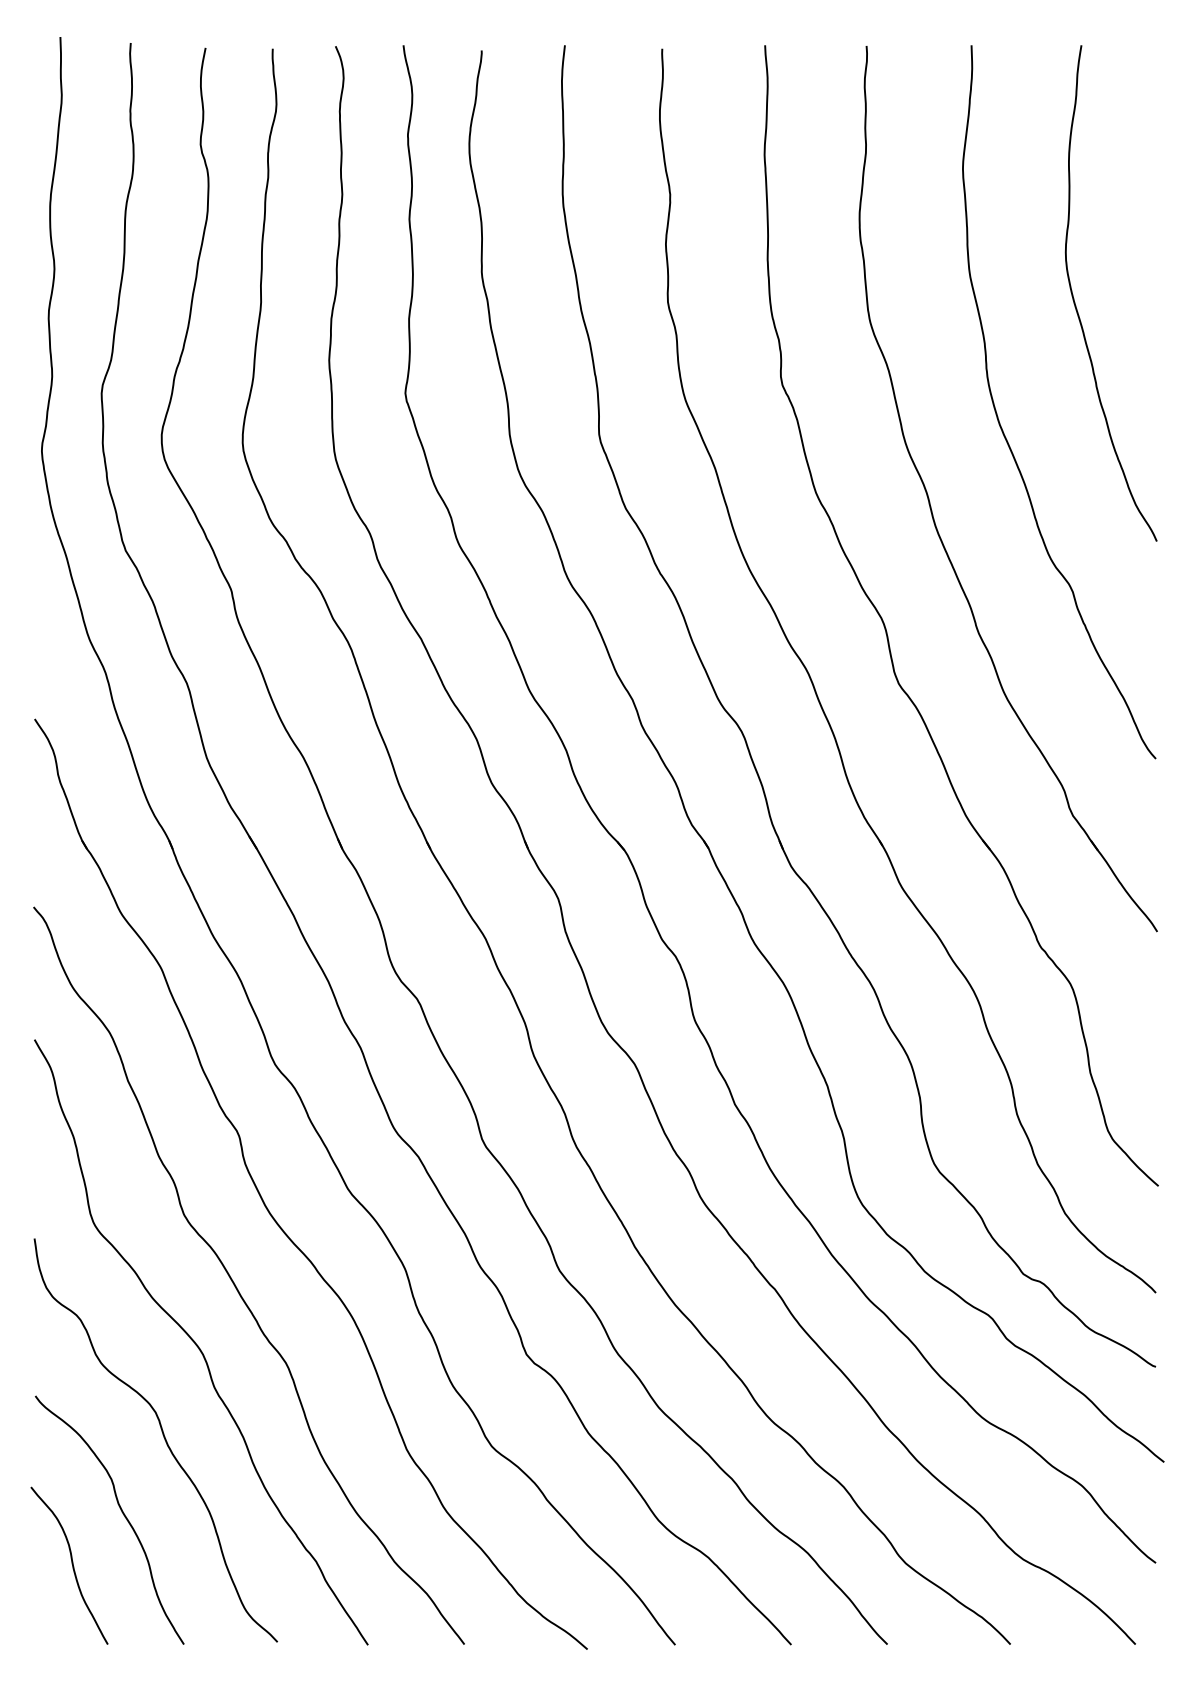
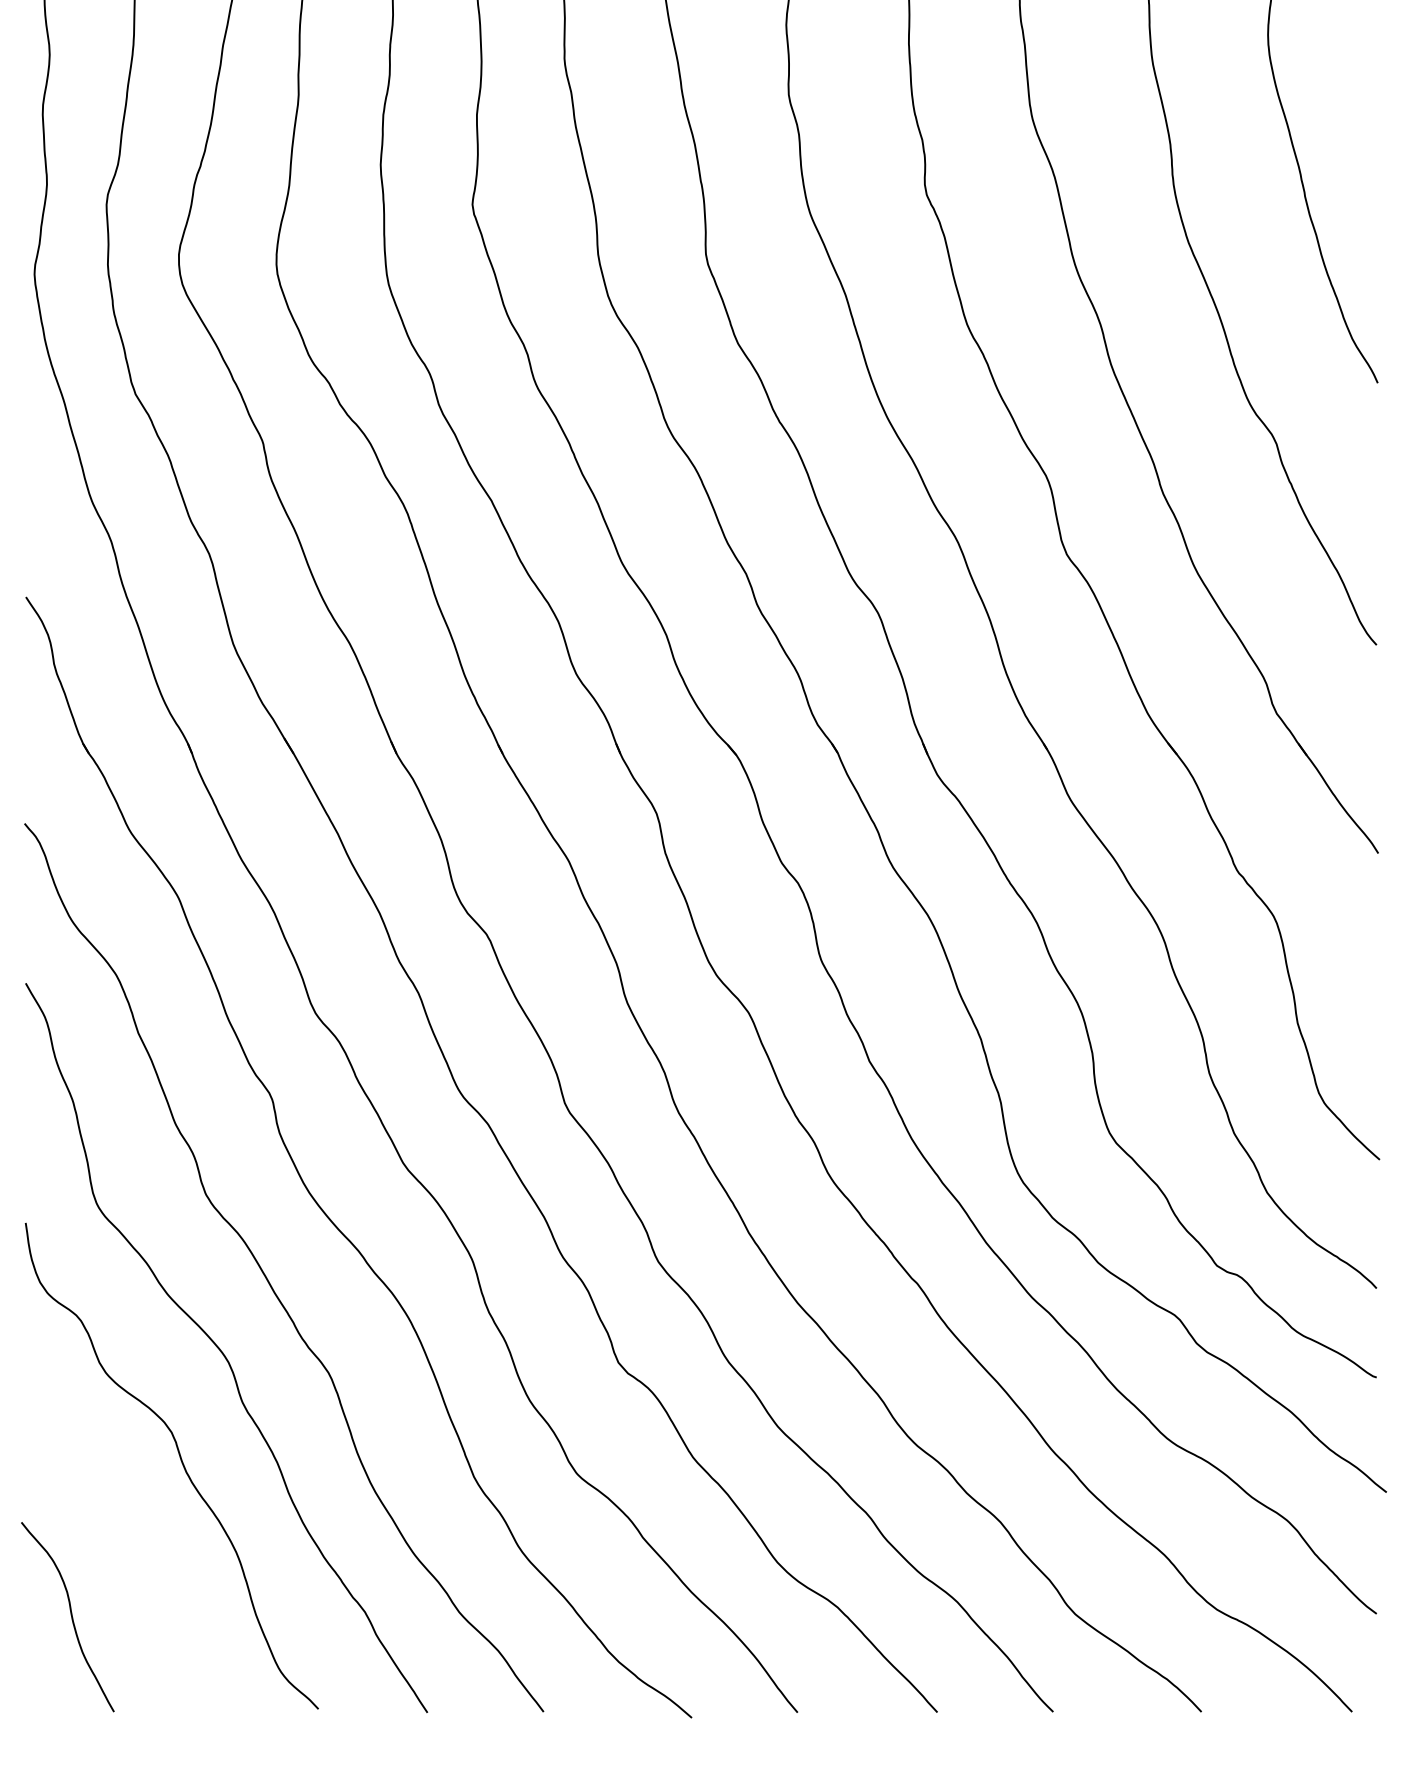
curve: (121, 1512) -> (130, 1552), removed

